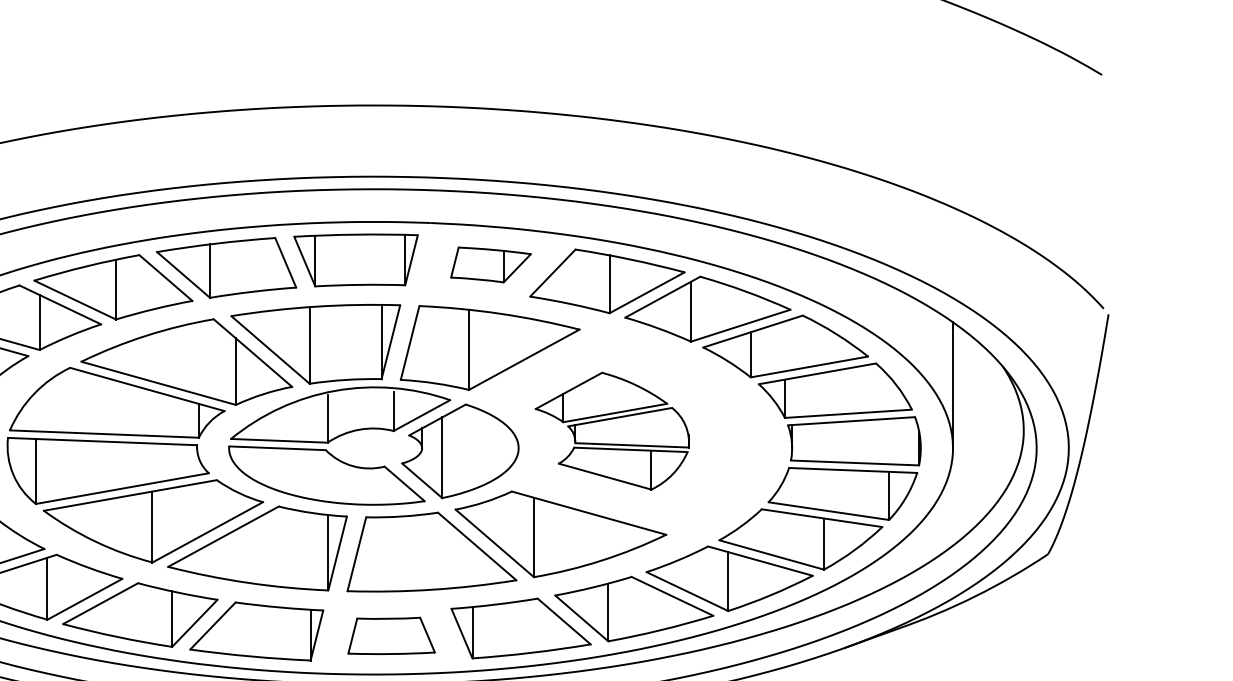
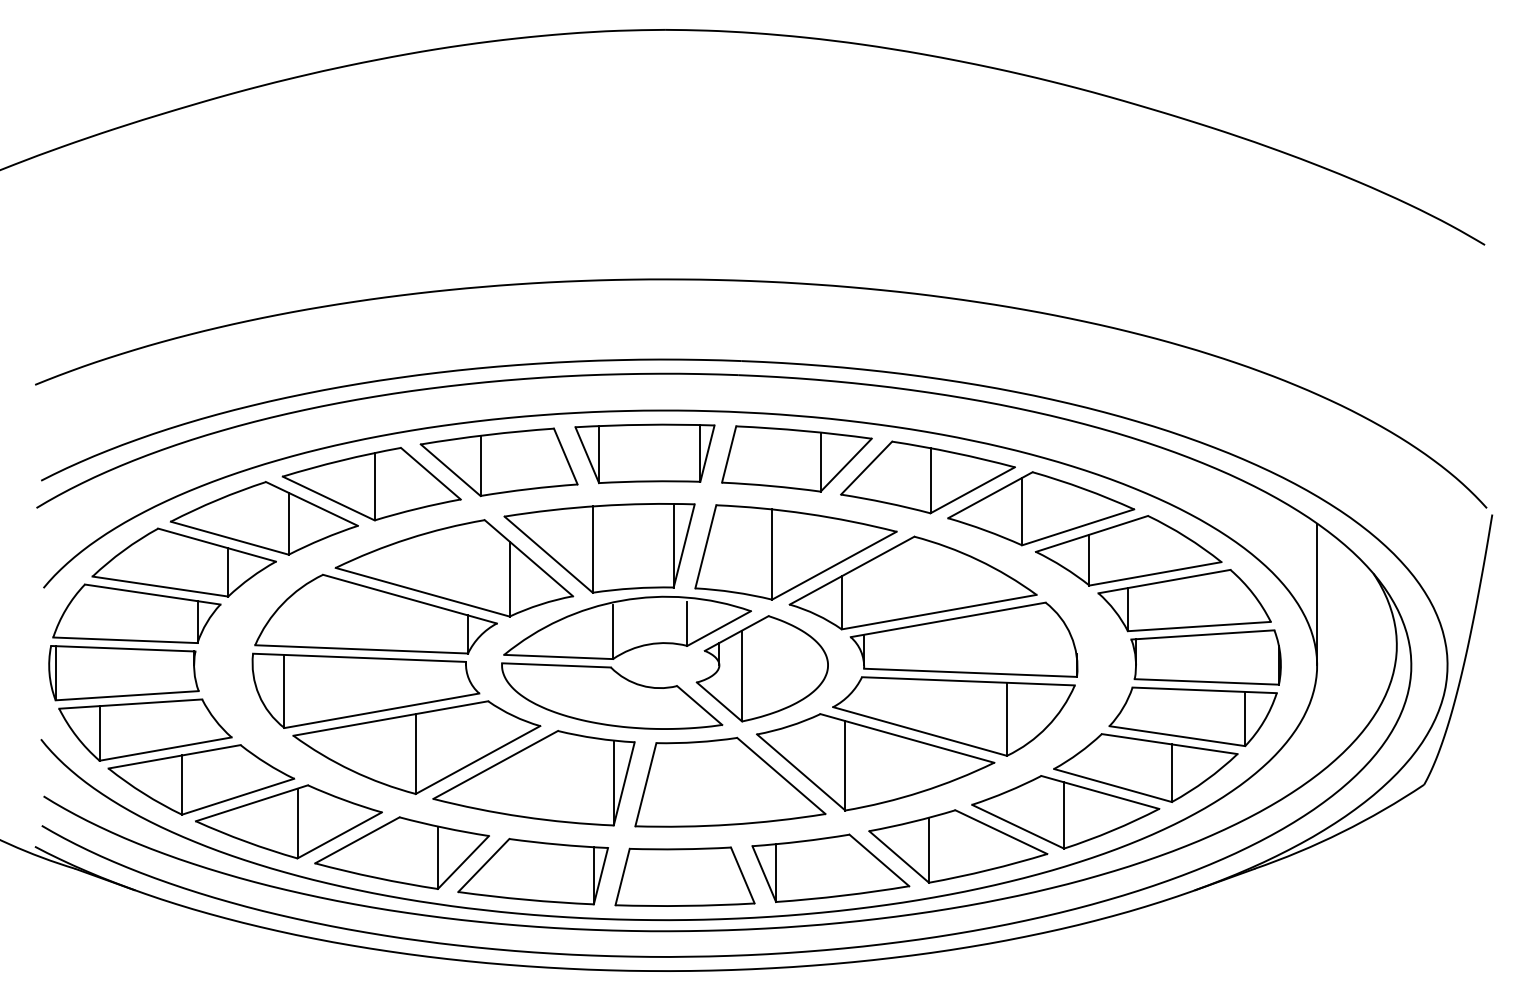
part: (490, 264) -> (796, 458), size x1.67
part: (612, 430) -> (933, 645), size x1.67
part: (391, 635) -> (684, 876), size x1.43

